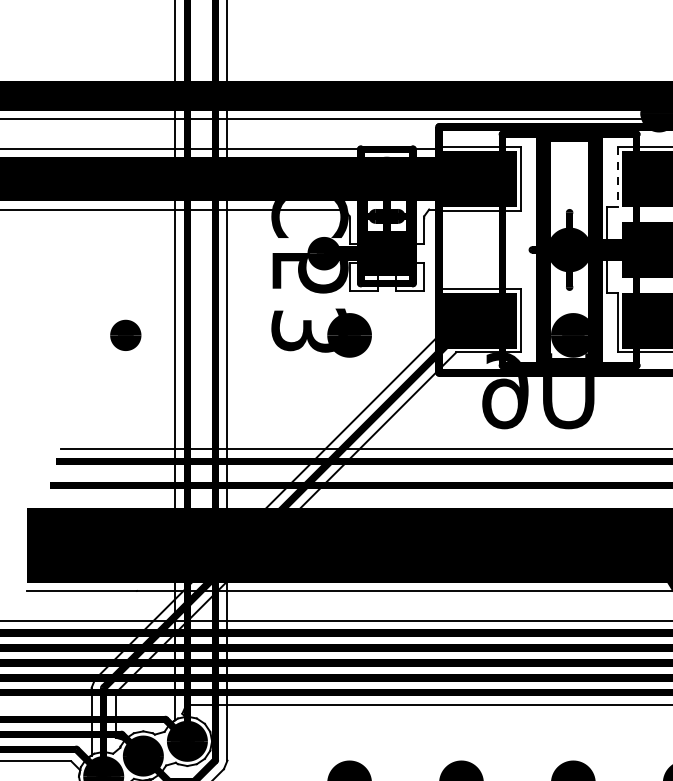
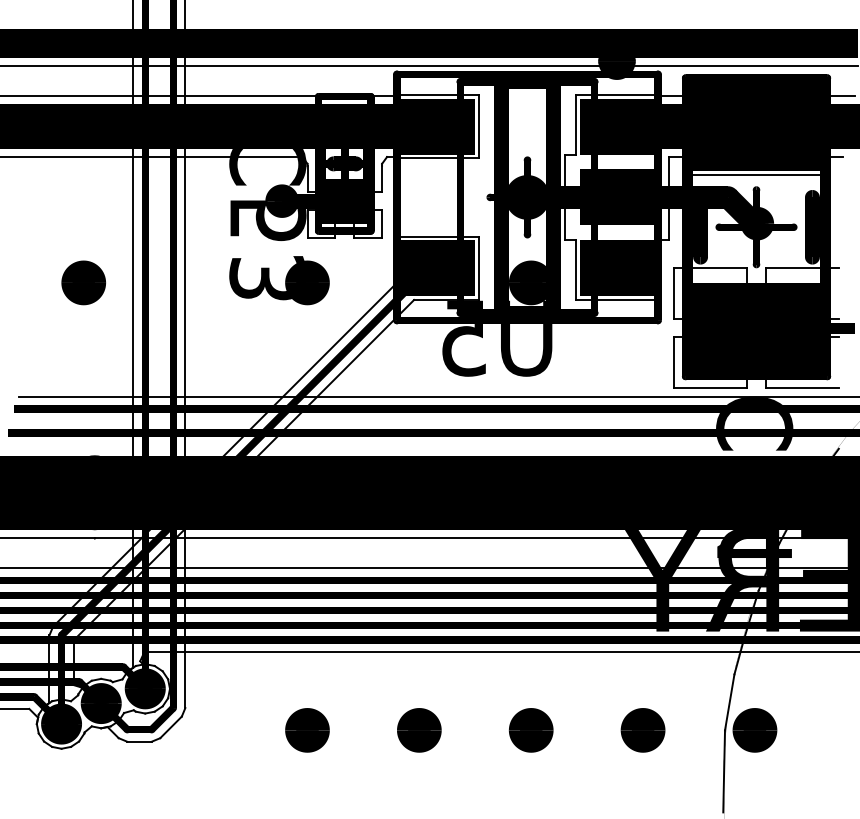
line: (617, 177) -> (575, 124), dashed -> solid
part: (125, 335) -> (83, 282), size x1.43
text: (505, 391) -> (463, 338), U6 -> U5

